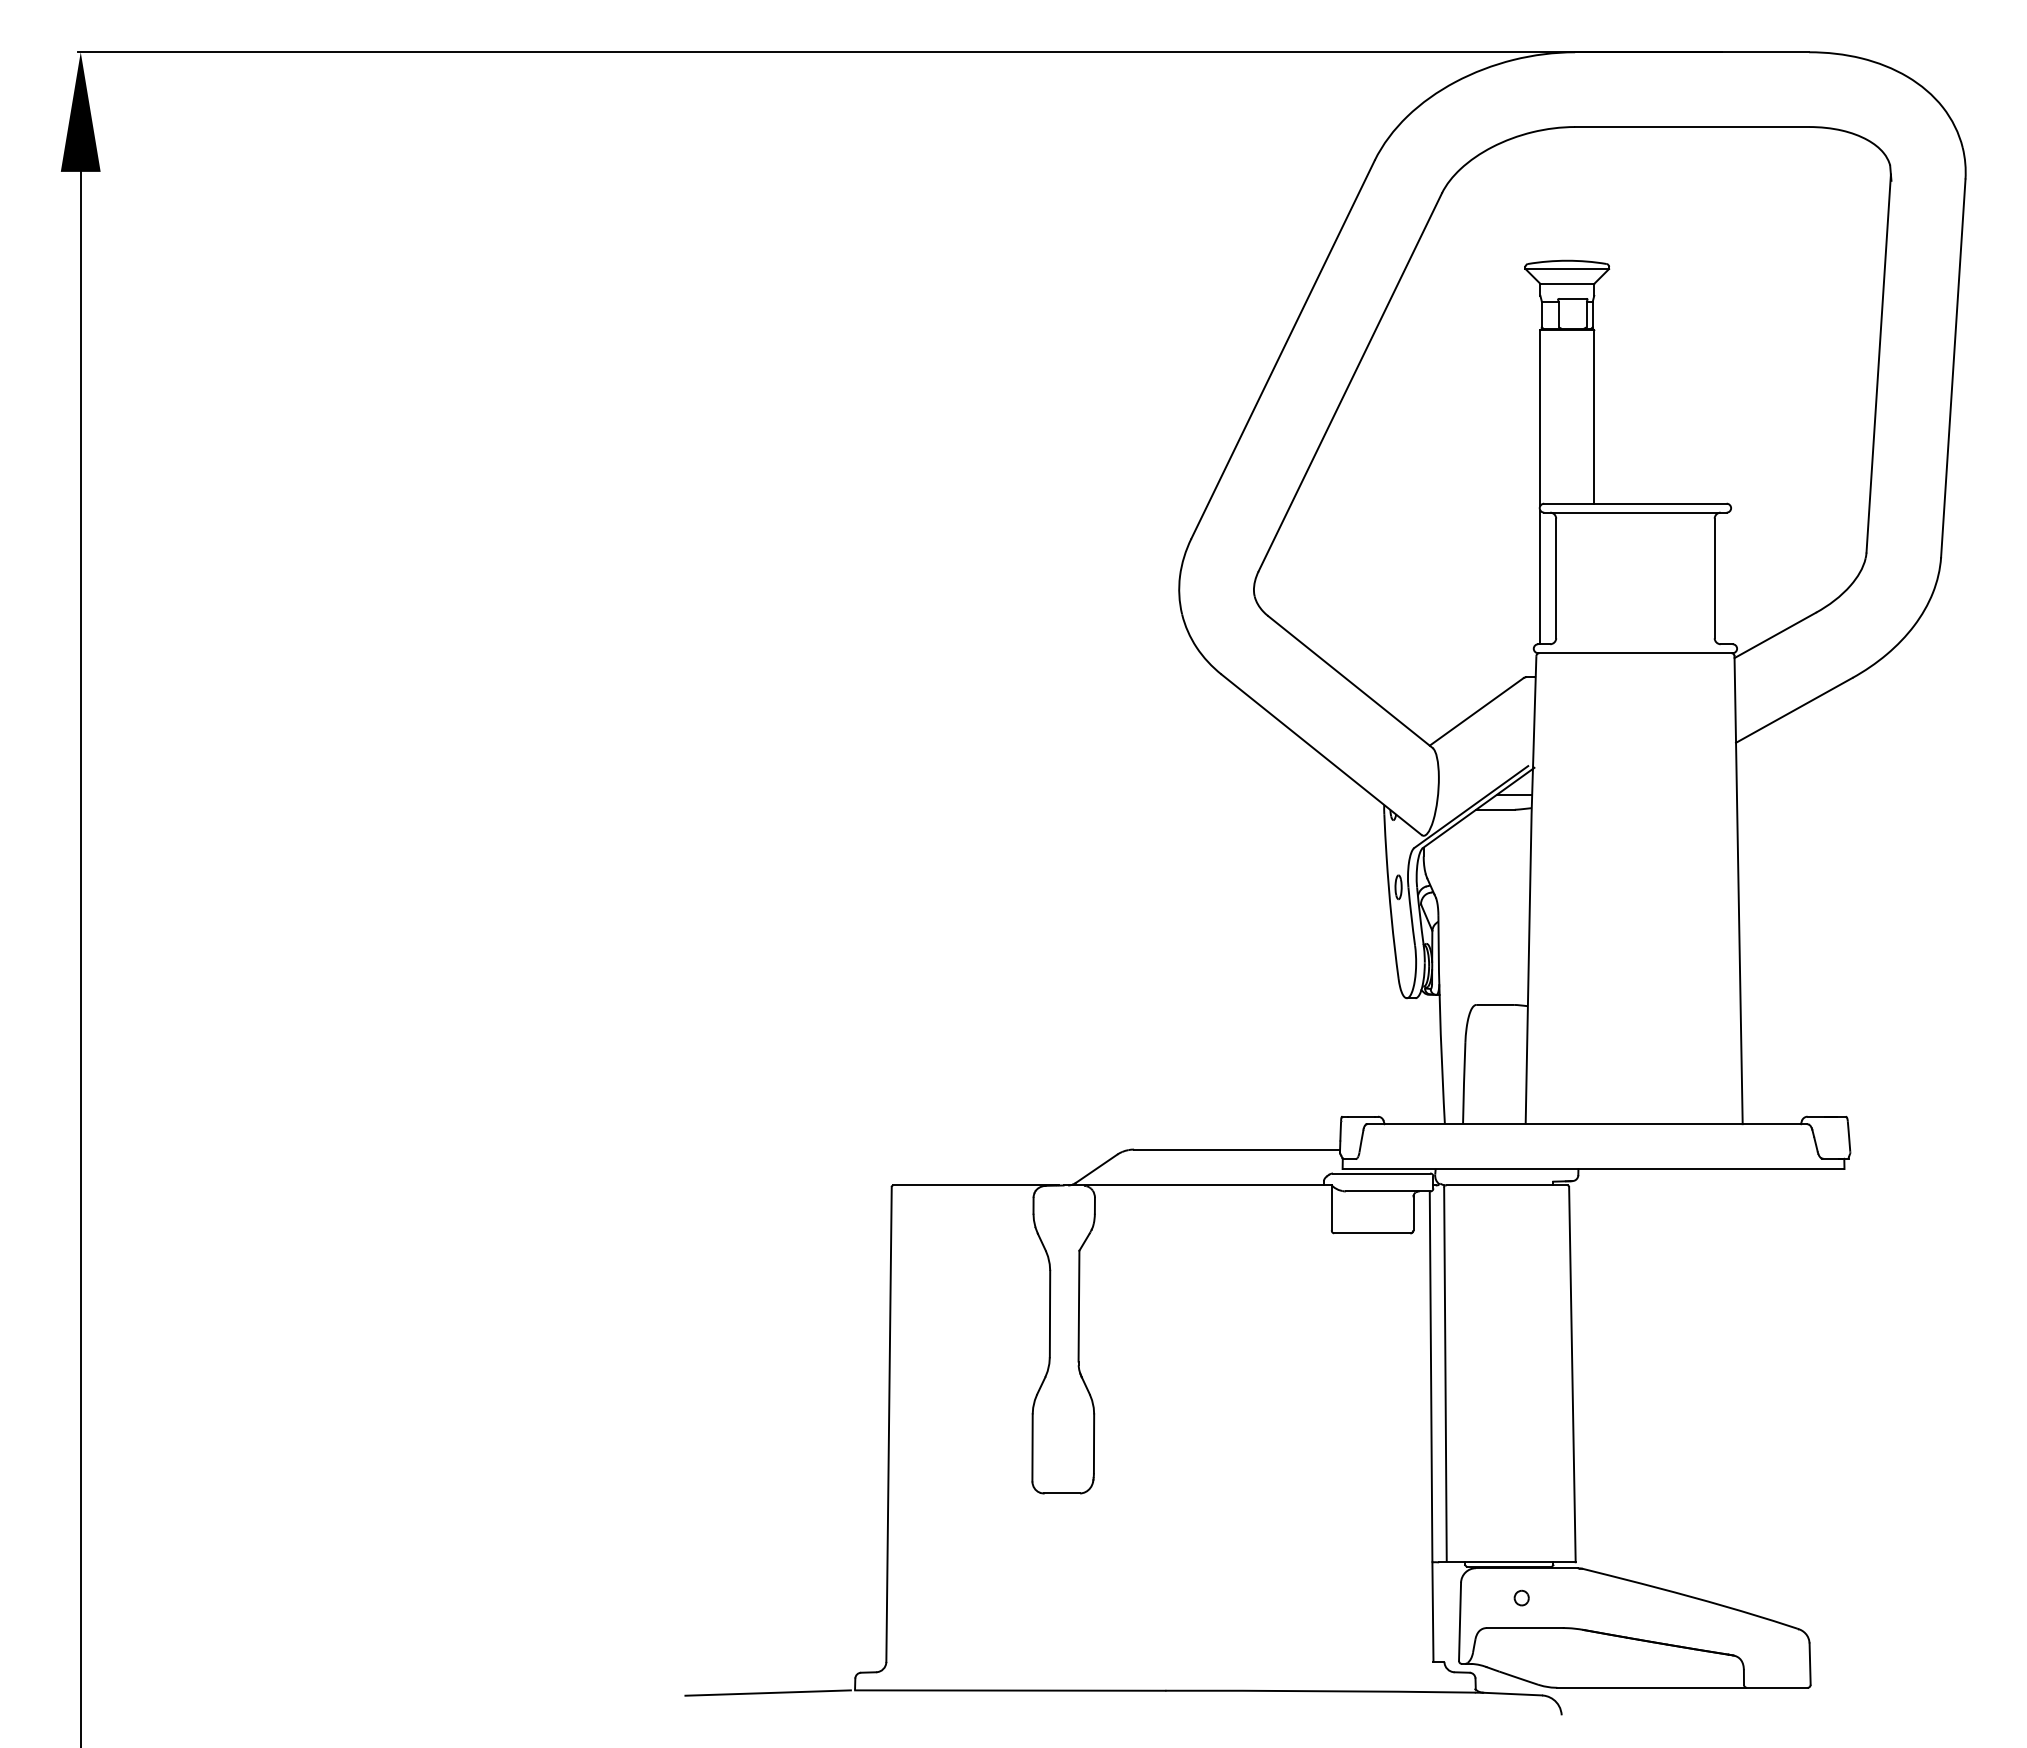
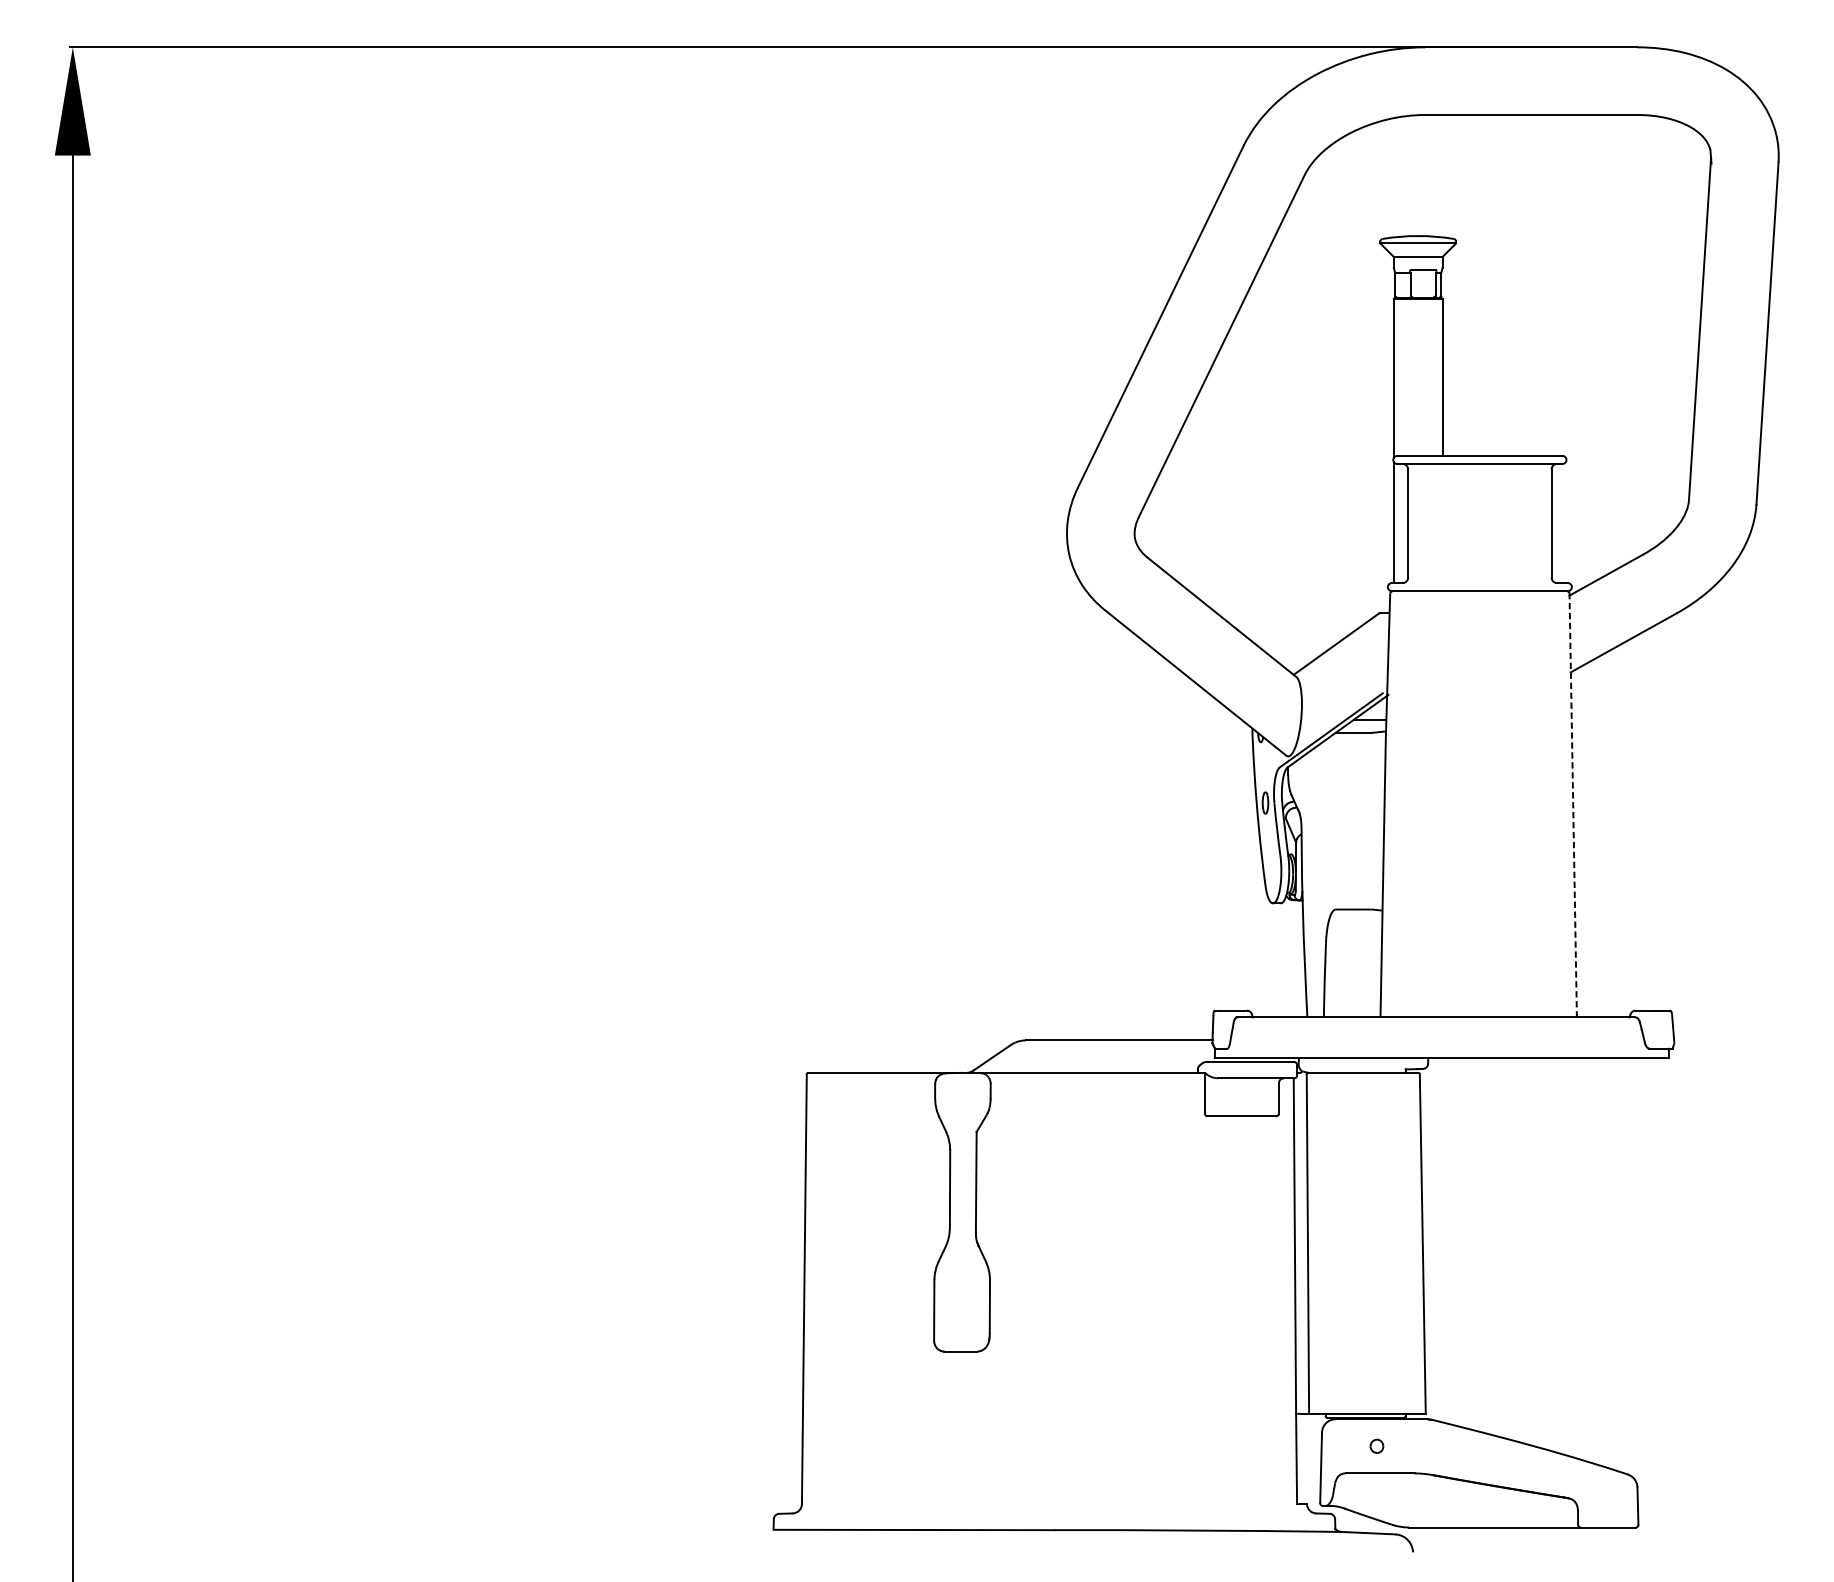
line: (1738, 889) -> (1573, 805), solid -> dashed
line: (767, 1692) -> (694, 1531), removed

